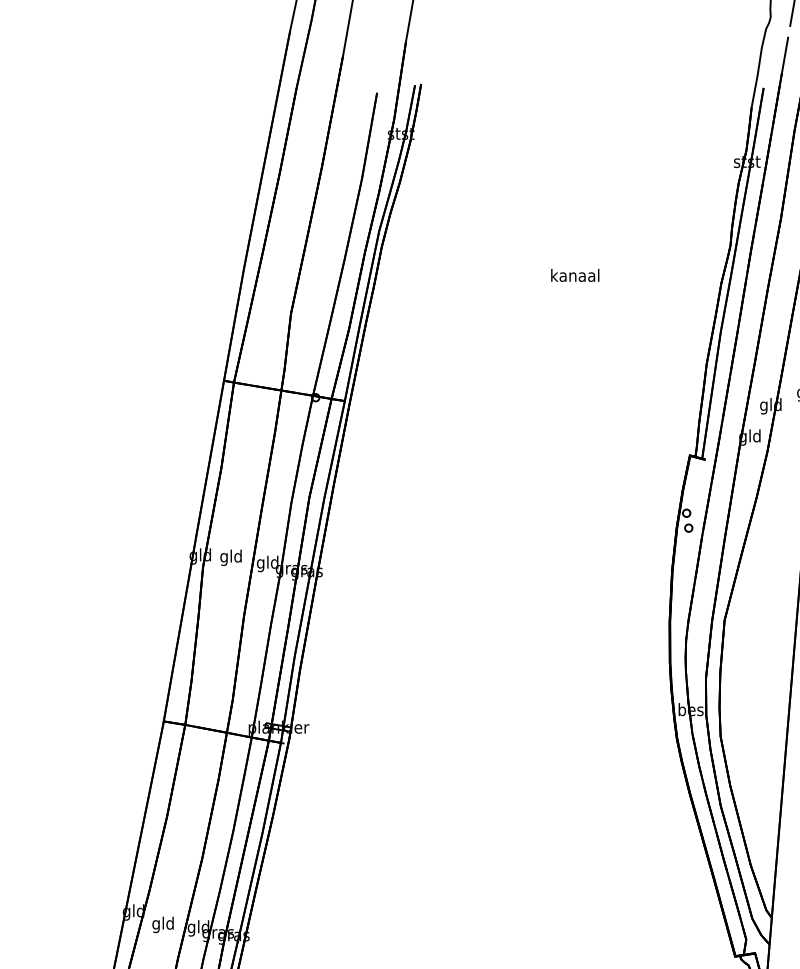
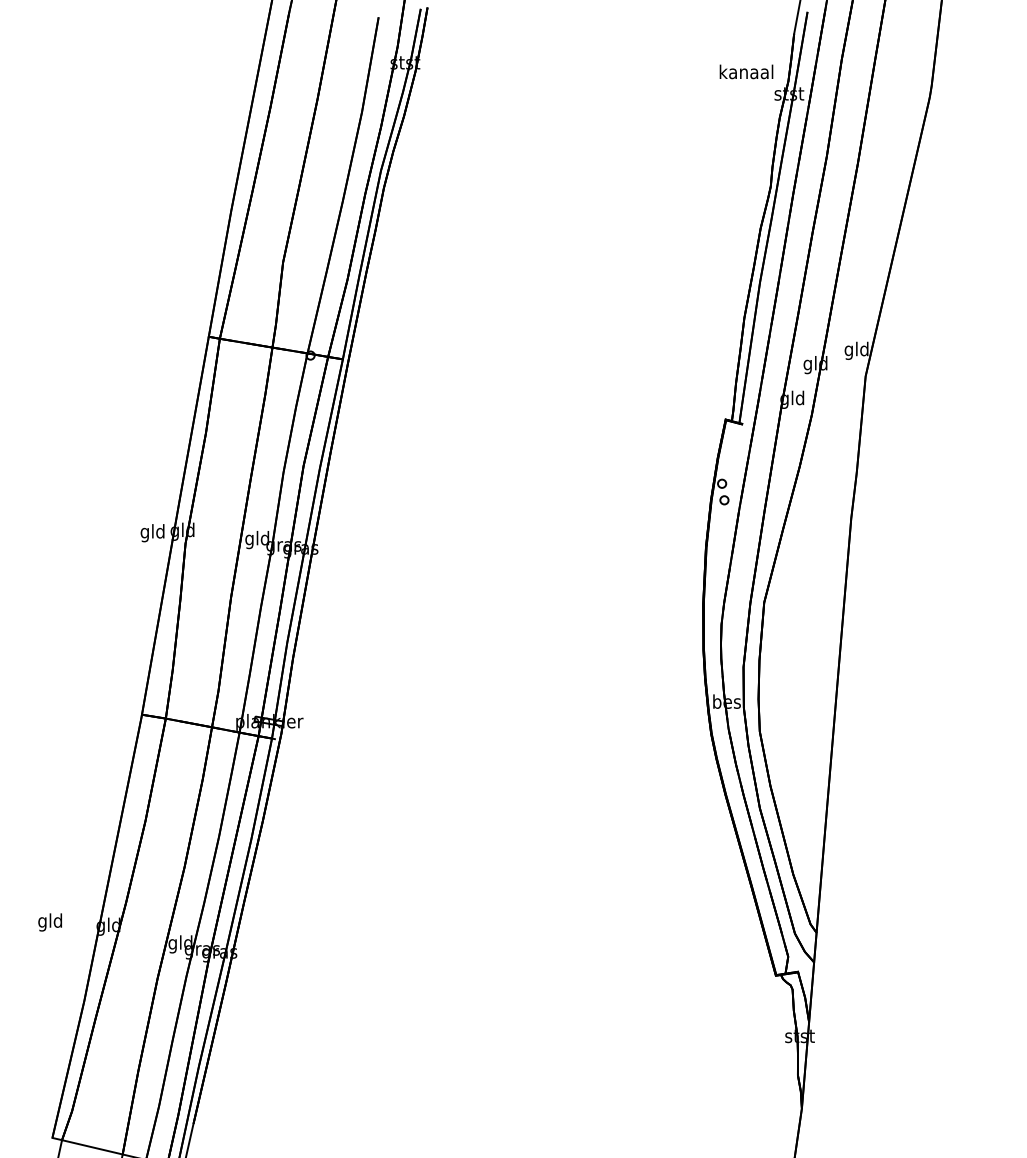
text: (575, 275) -> (746, 71), moved
text: (230, 558) -> (152, 533), moved
text: (162, 924) -> (49, 922), moved

